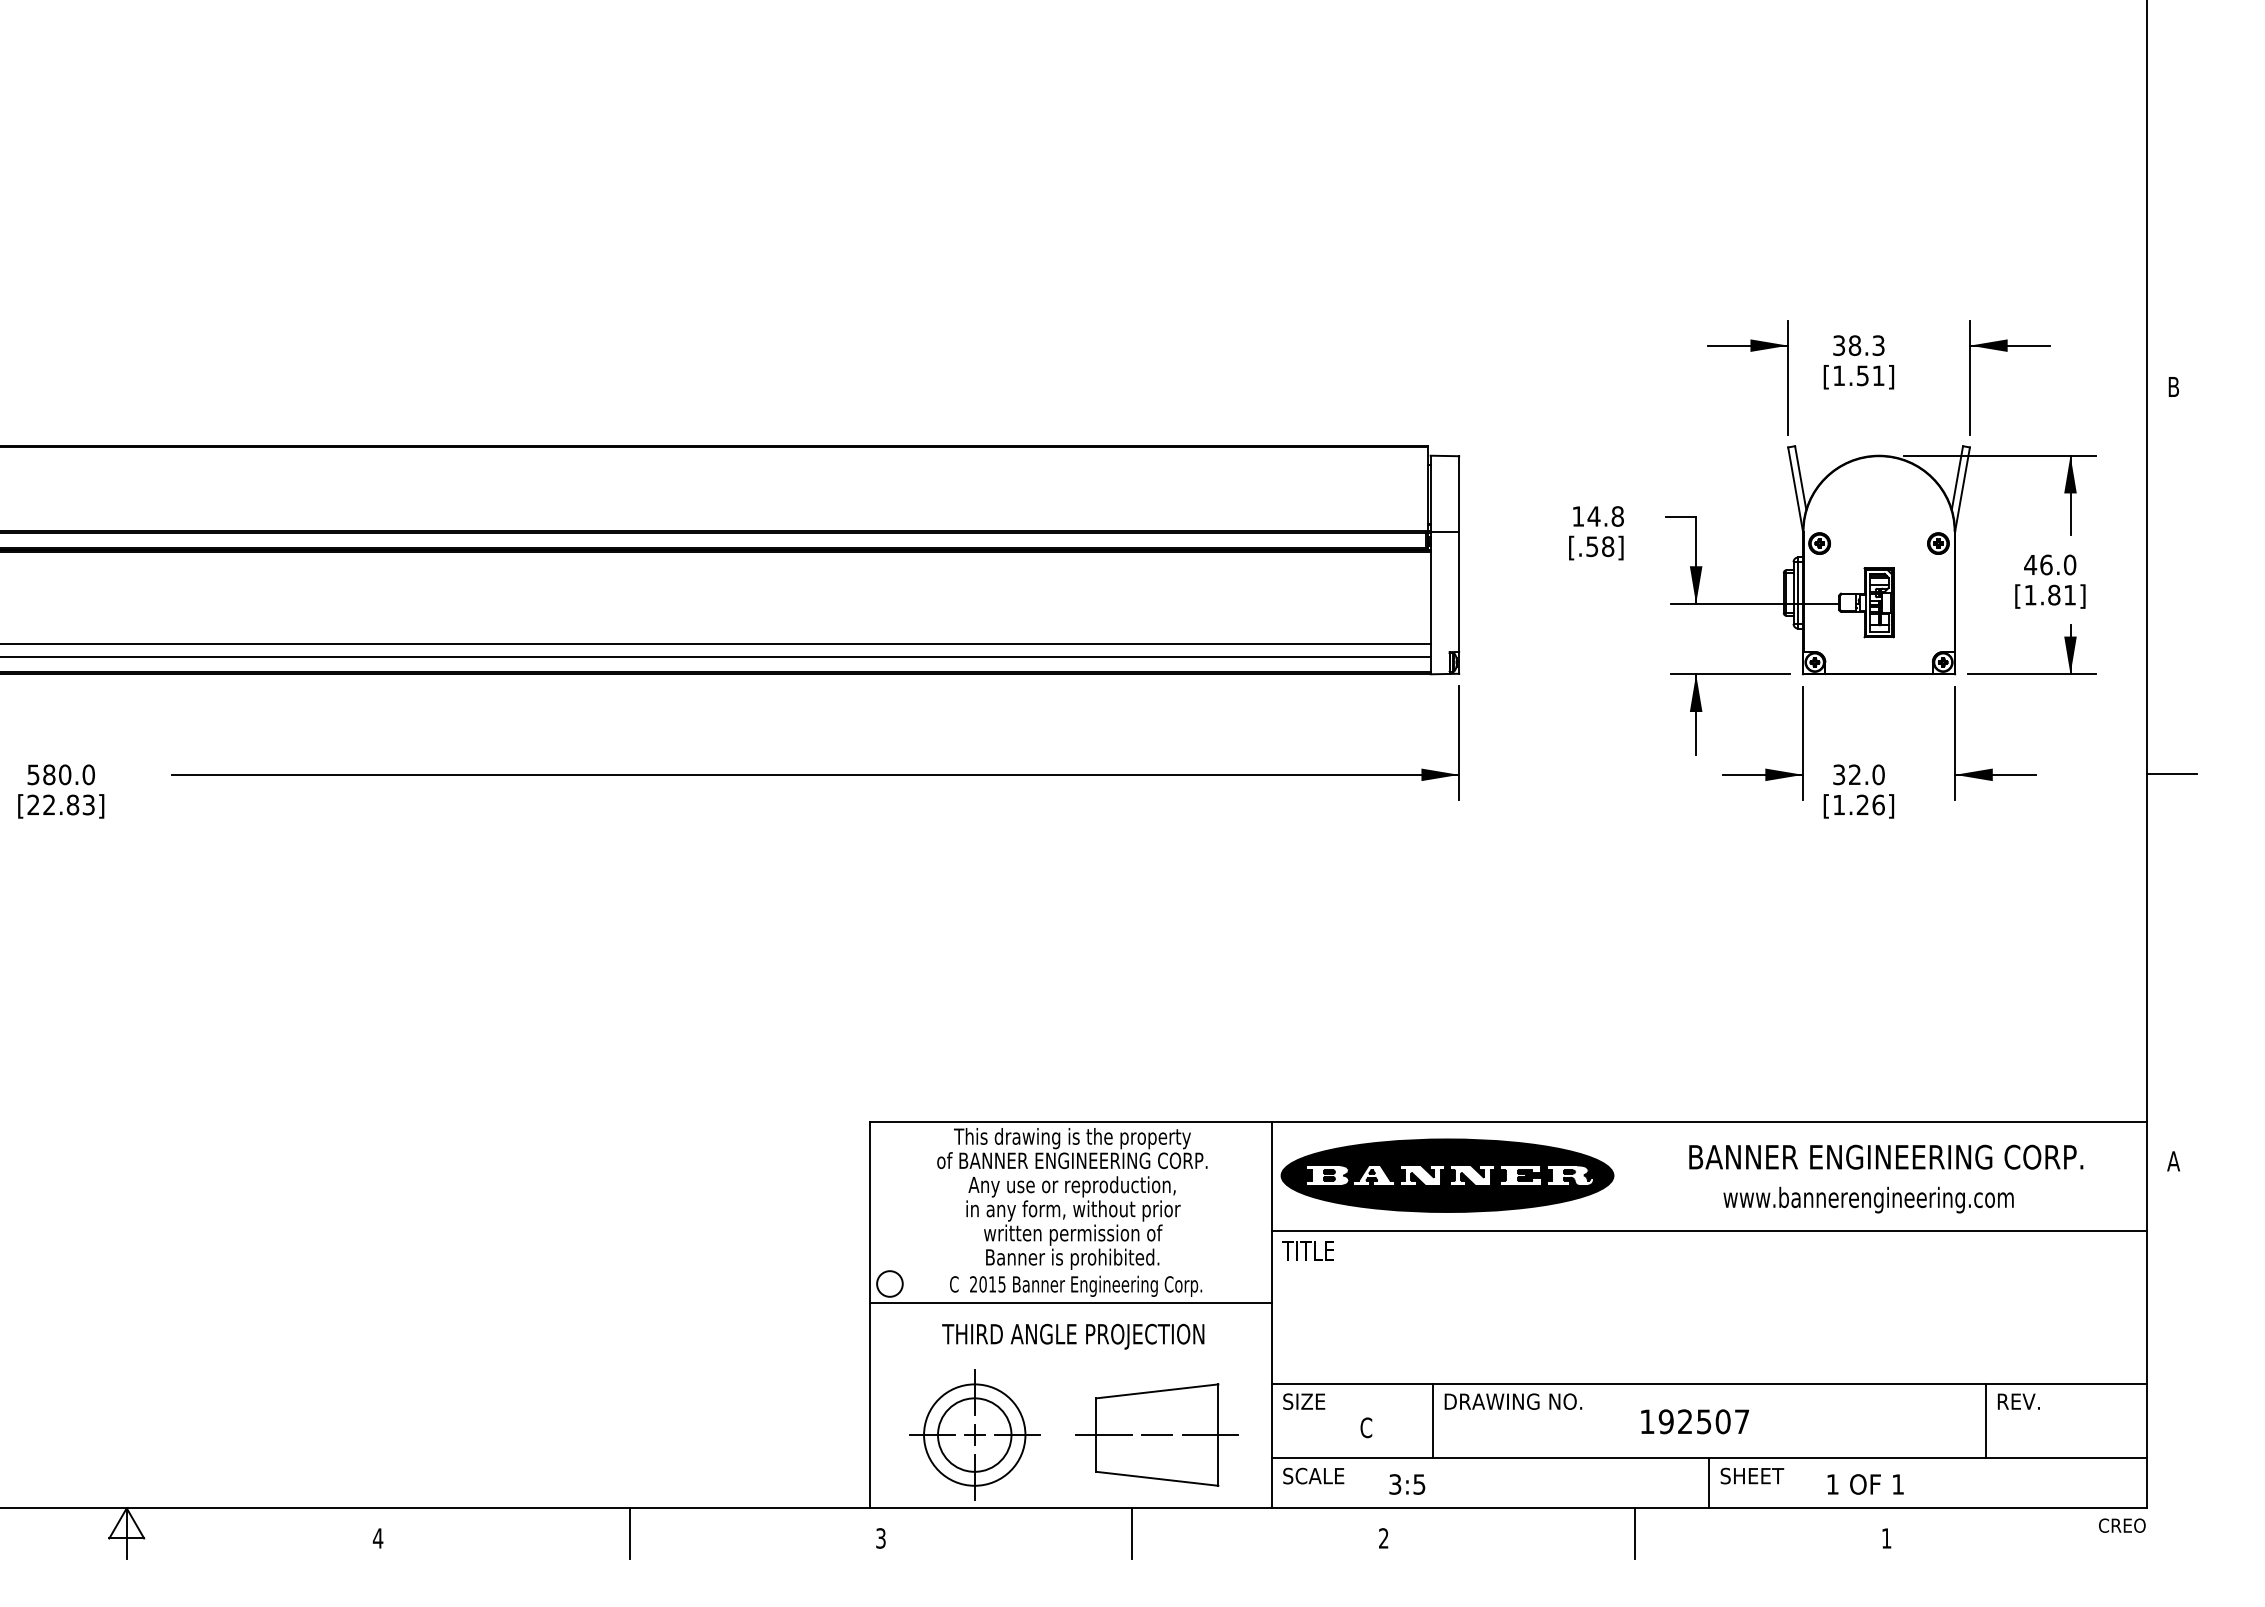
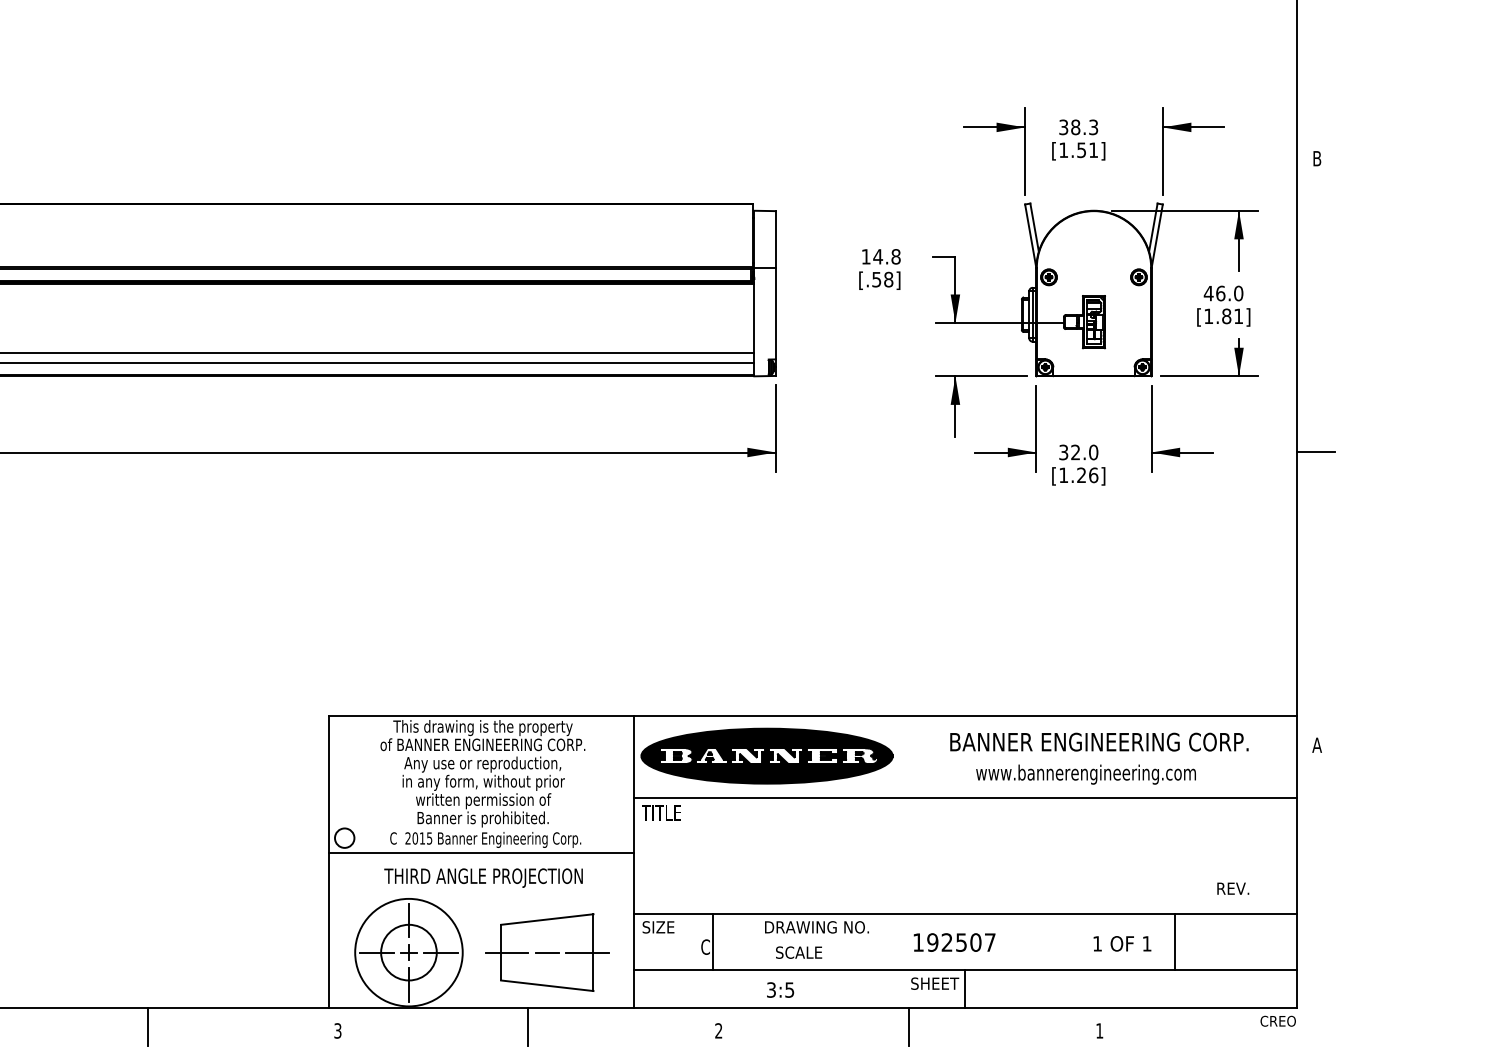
text: (2018, 1401) -> (1232, 888), moved
line: (1432, 1420) -> (712, 941), moved
circle: (974, 1434) -> (408, 952), size x1.4
text: (1313, 1475) -> (798, 952), moved
text: (1752, 1475) -> (935, 983), moved
text: (1407, 1484) -> (780, 990), moved
text: (1865, 1484) -> (1122, 943), moved

